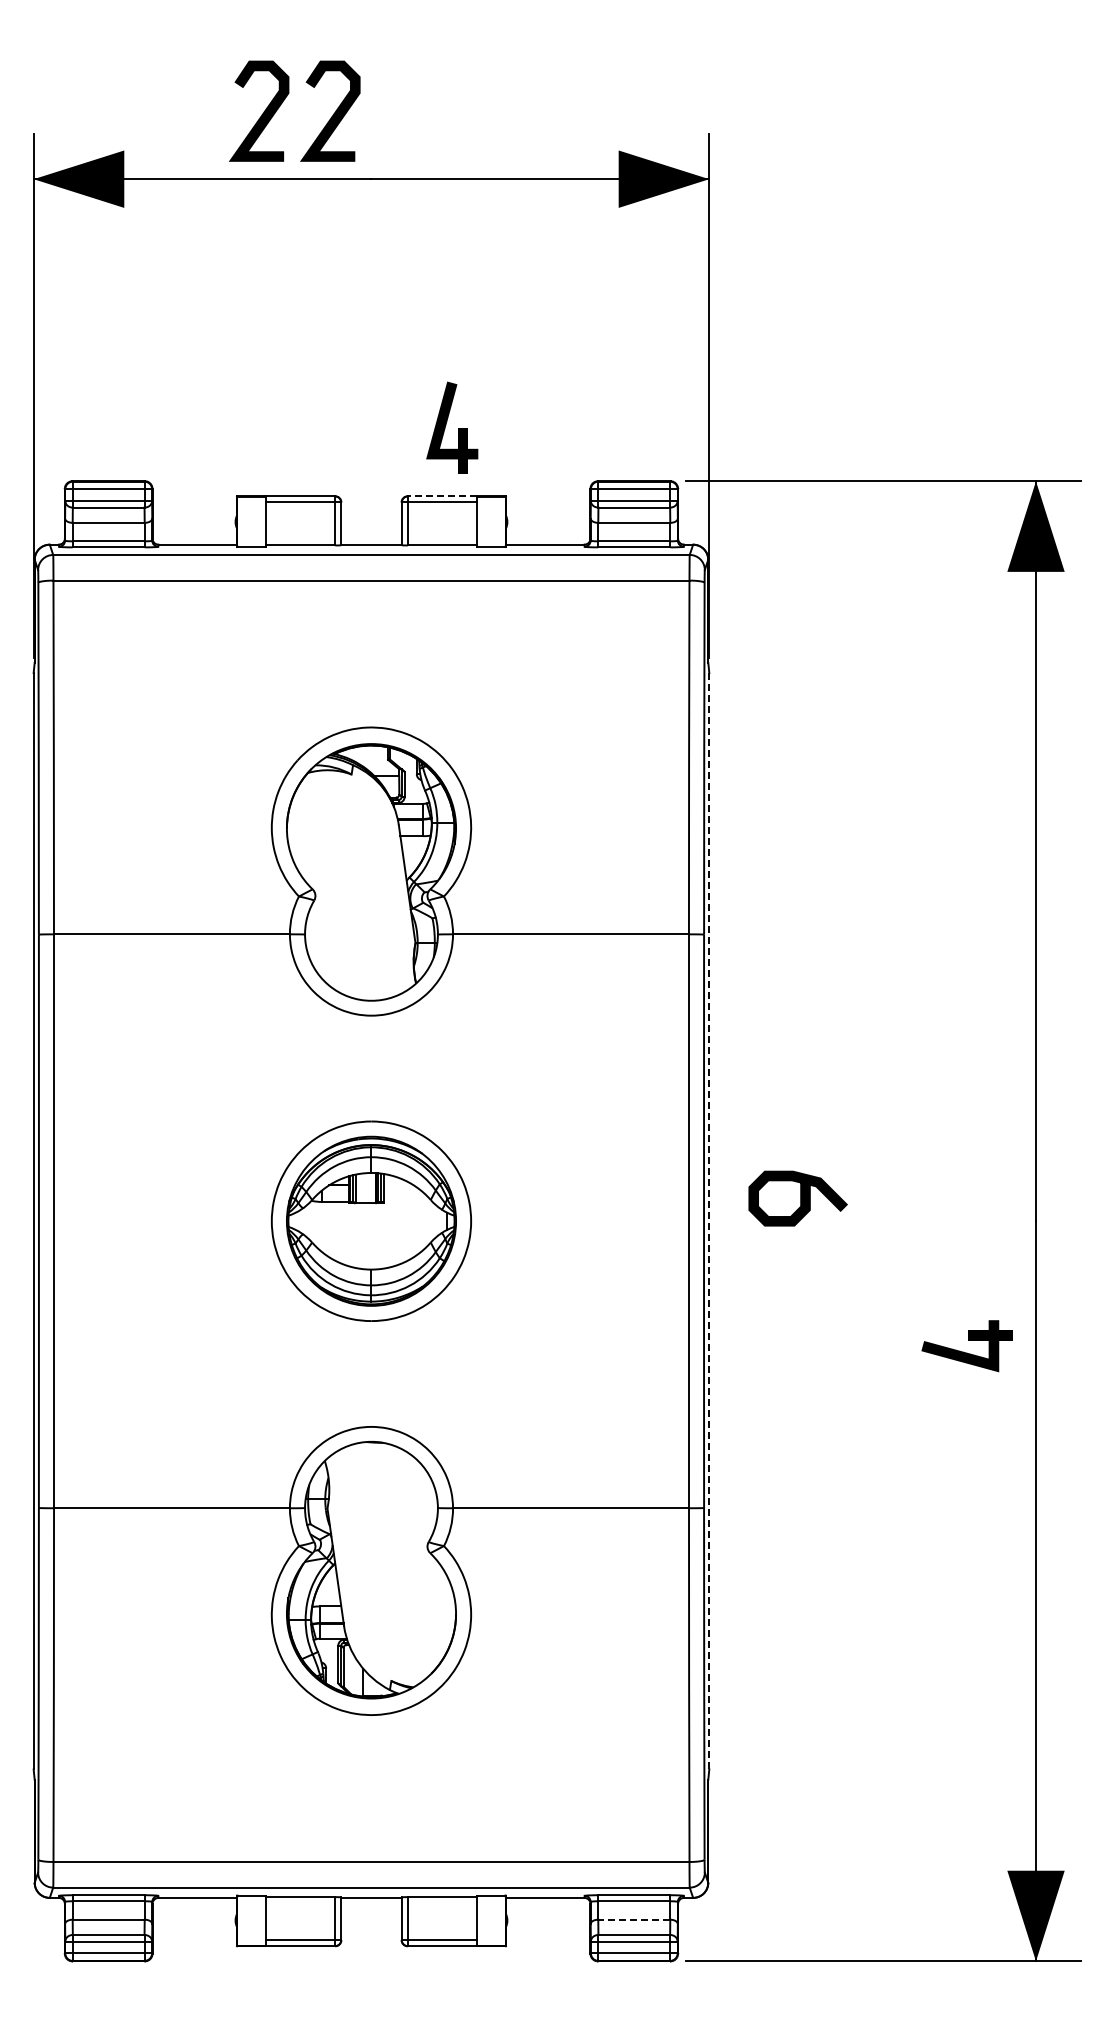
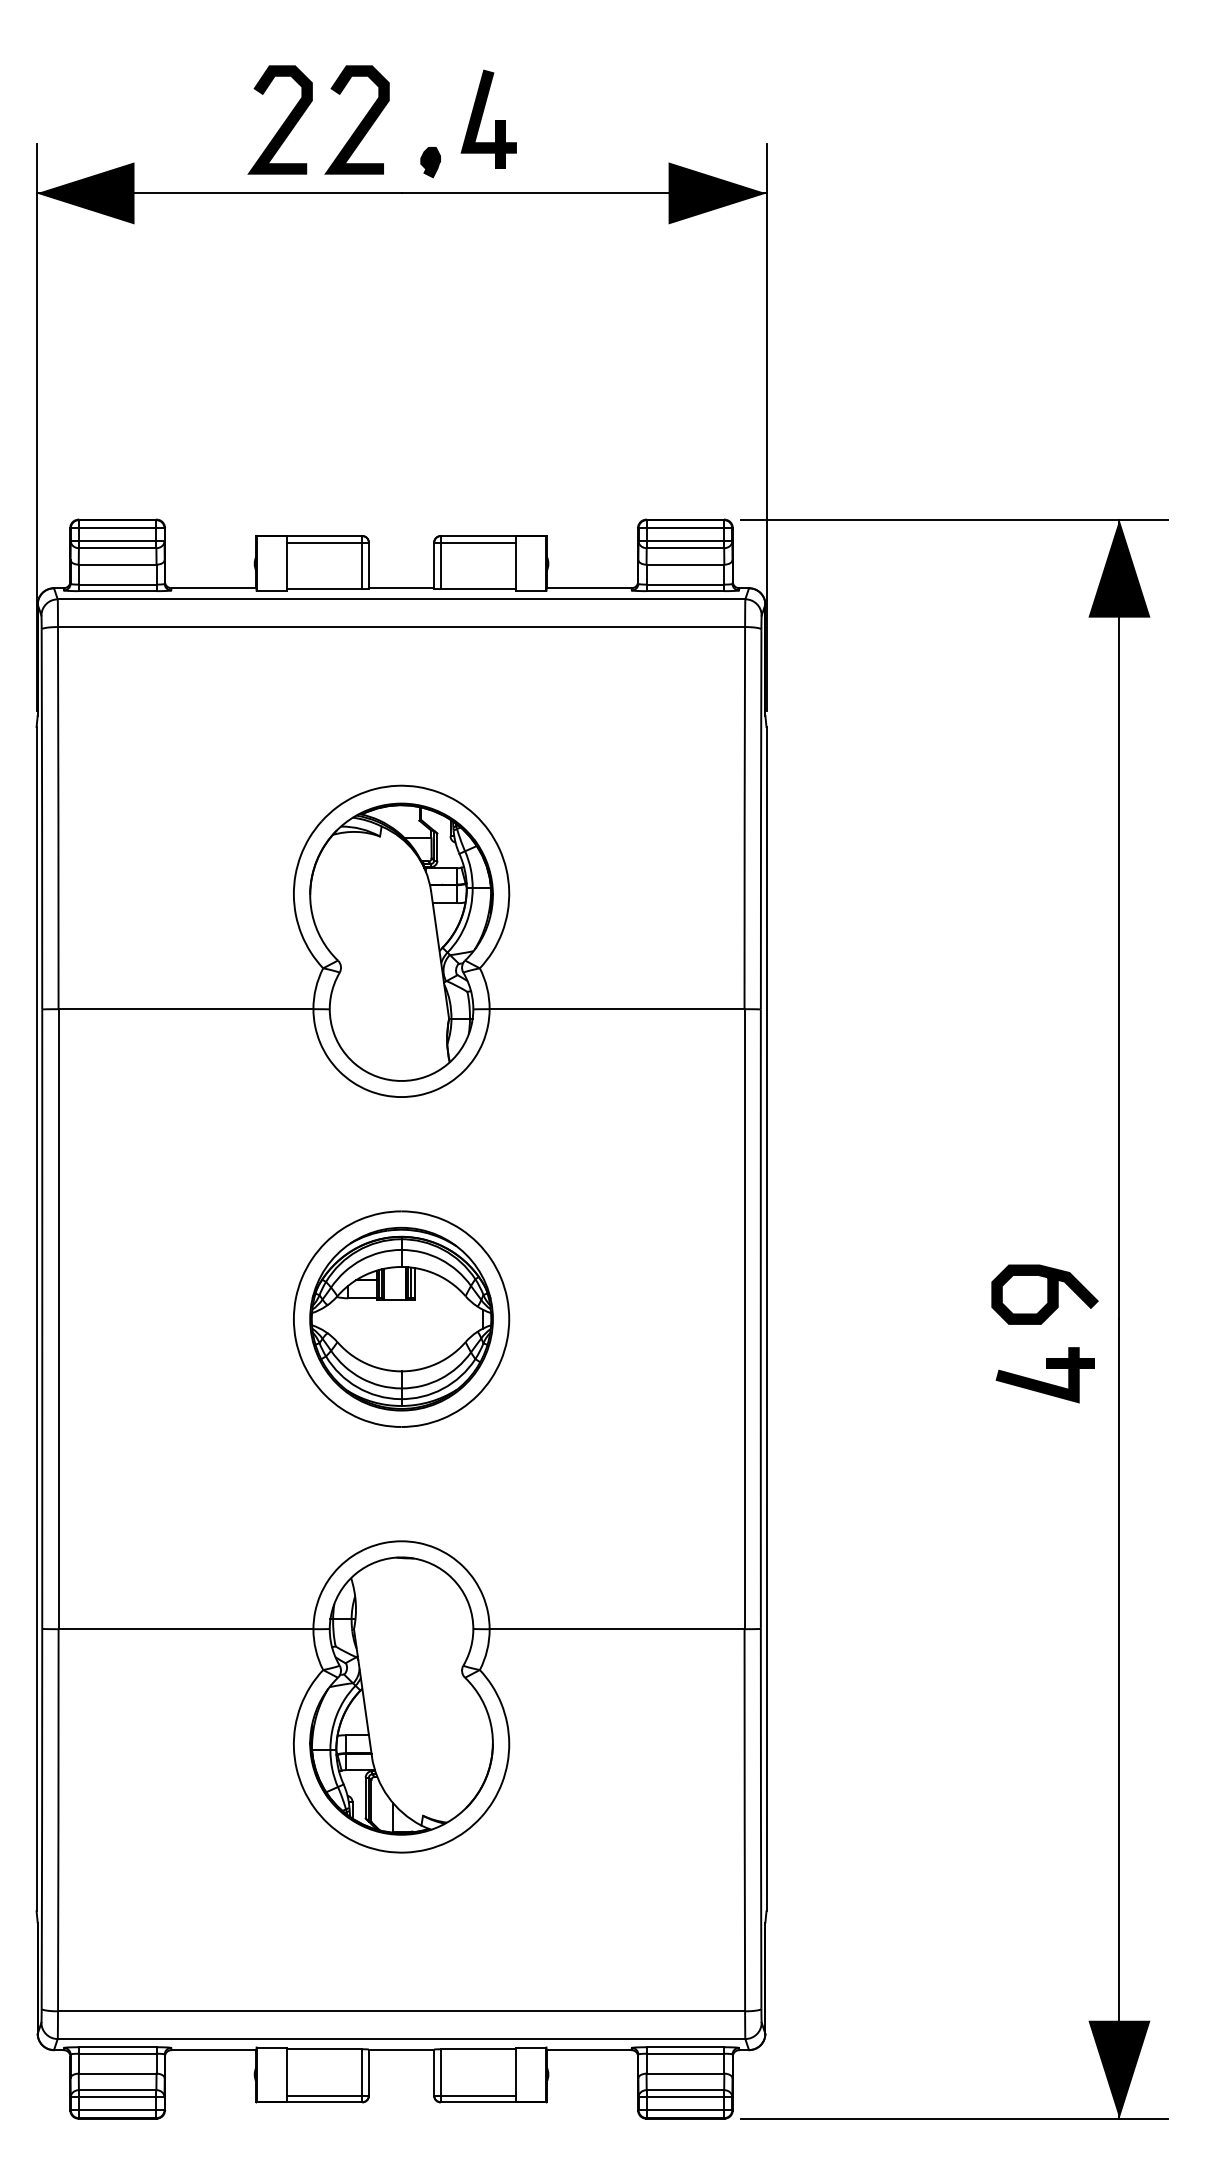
part: (397, 150) -> (429, 162), added
part: (458, 428) -> (495, 120), moved
line: (442, 496) -> (478, 536), dashed -> solid
curve: (800, 1198) -> (1047, 1294), moved
line: (709, 1221) -> (766, 1319), dashed -> solid
part: (966, 1346) -> (1044, 1375), moved
line: (633, 1919) -> (684, 2073), dashed -> solid

